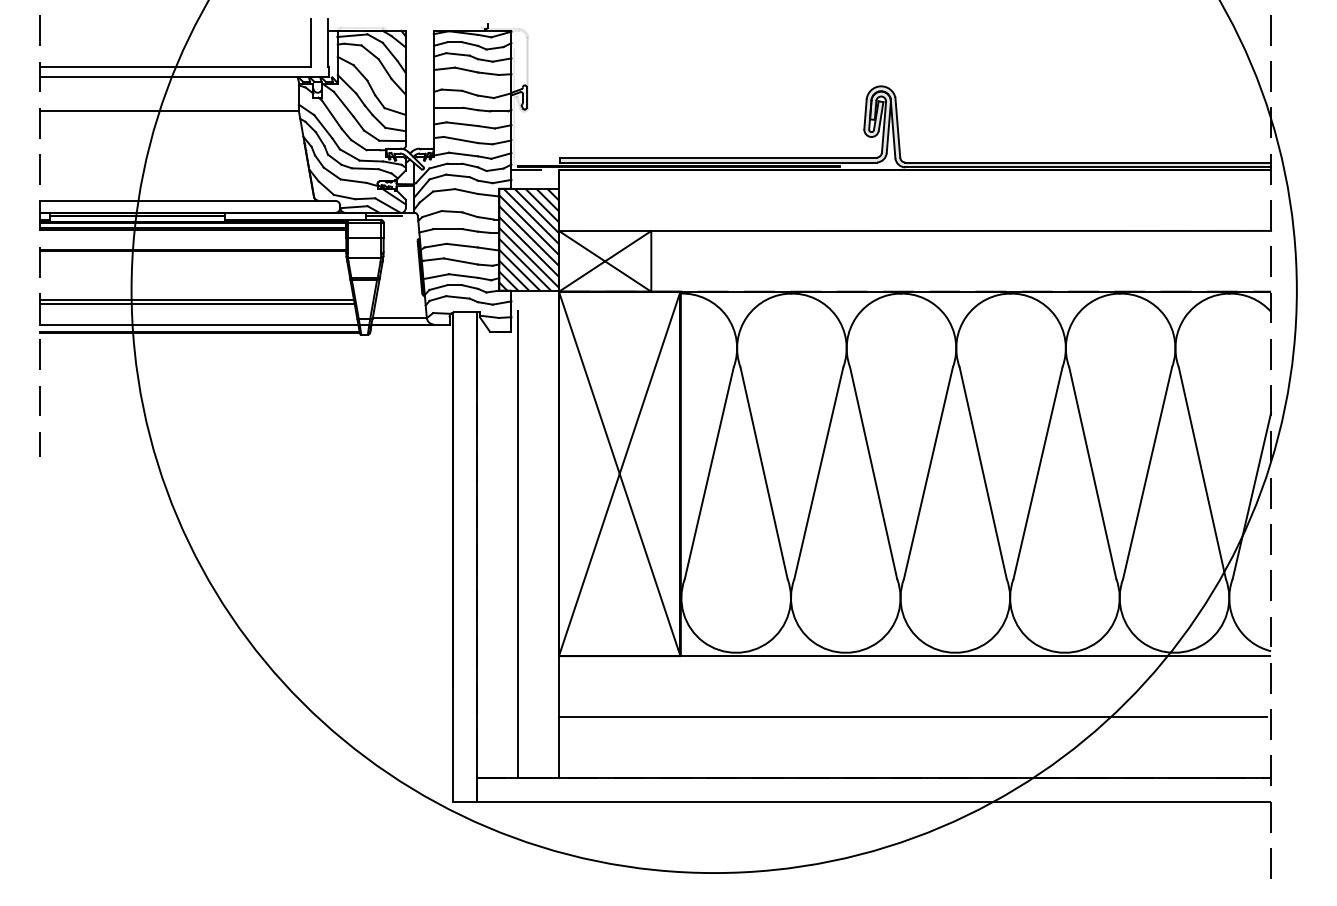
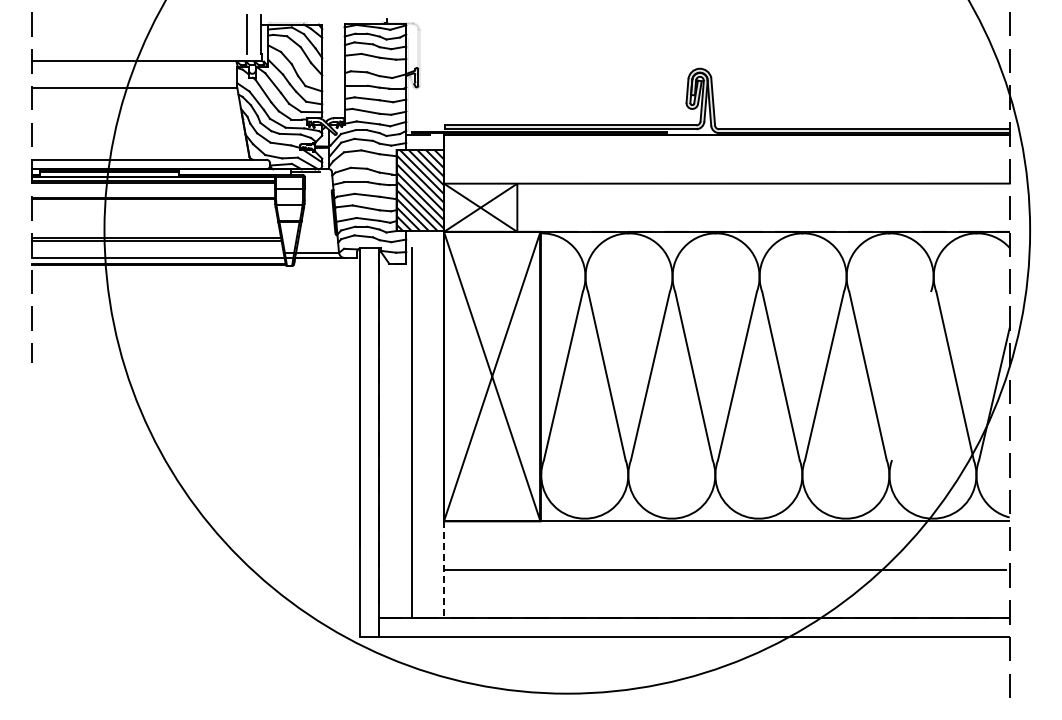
line: (175, 67) -> (139, 53), removed
line: (1147, 472) -> (911, 375), removed
line: (558, 717) -> (443, 570), solid -> dashed

